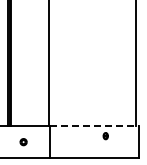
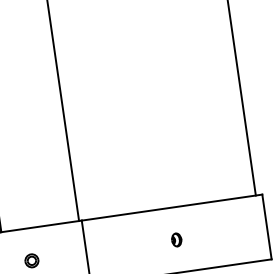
line: (95, 126) -> (173, 207), dashed -> solid
part: (105, 136) -> (176, 240), moved

